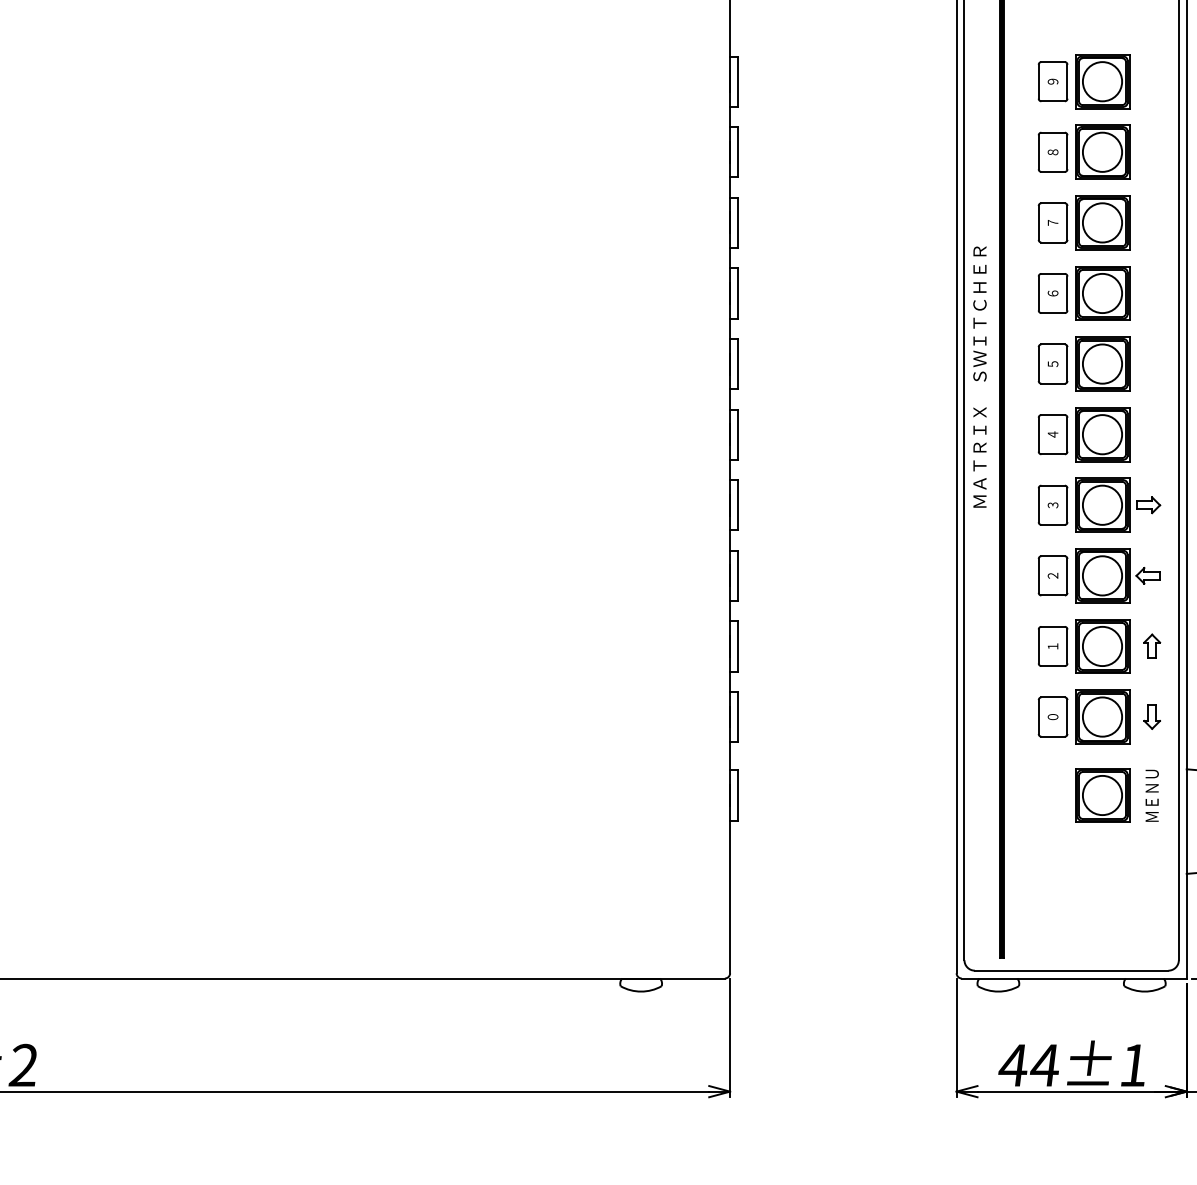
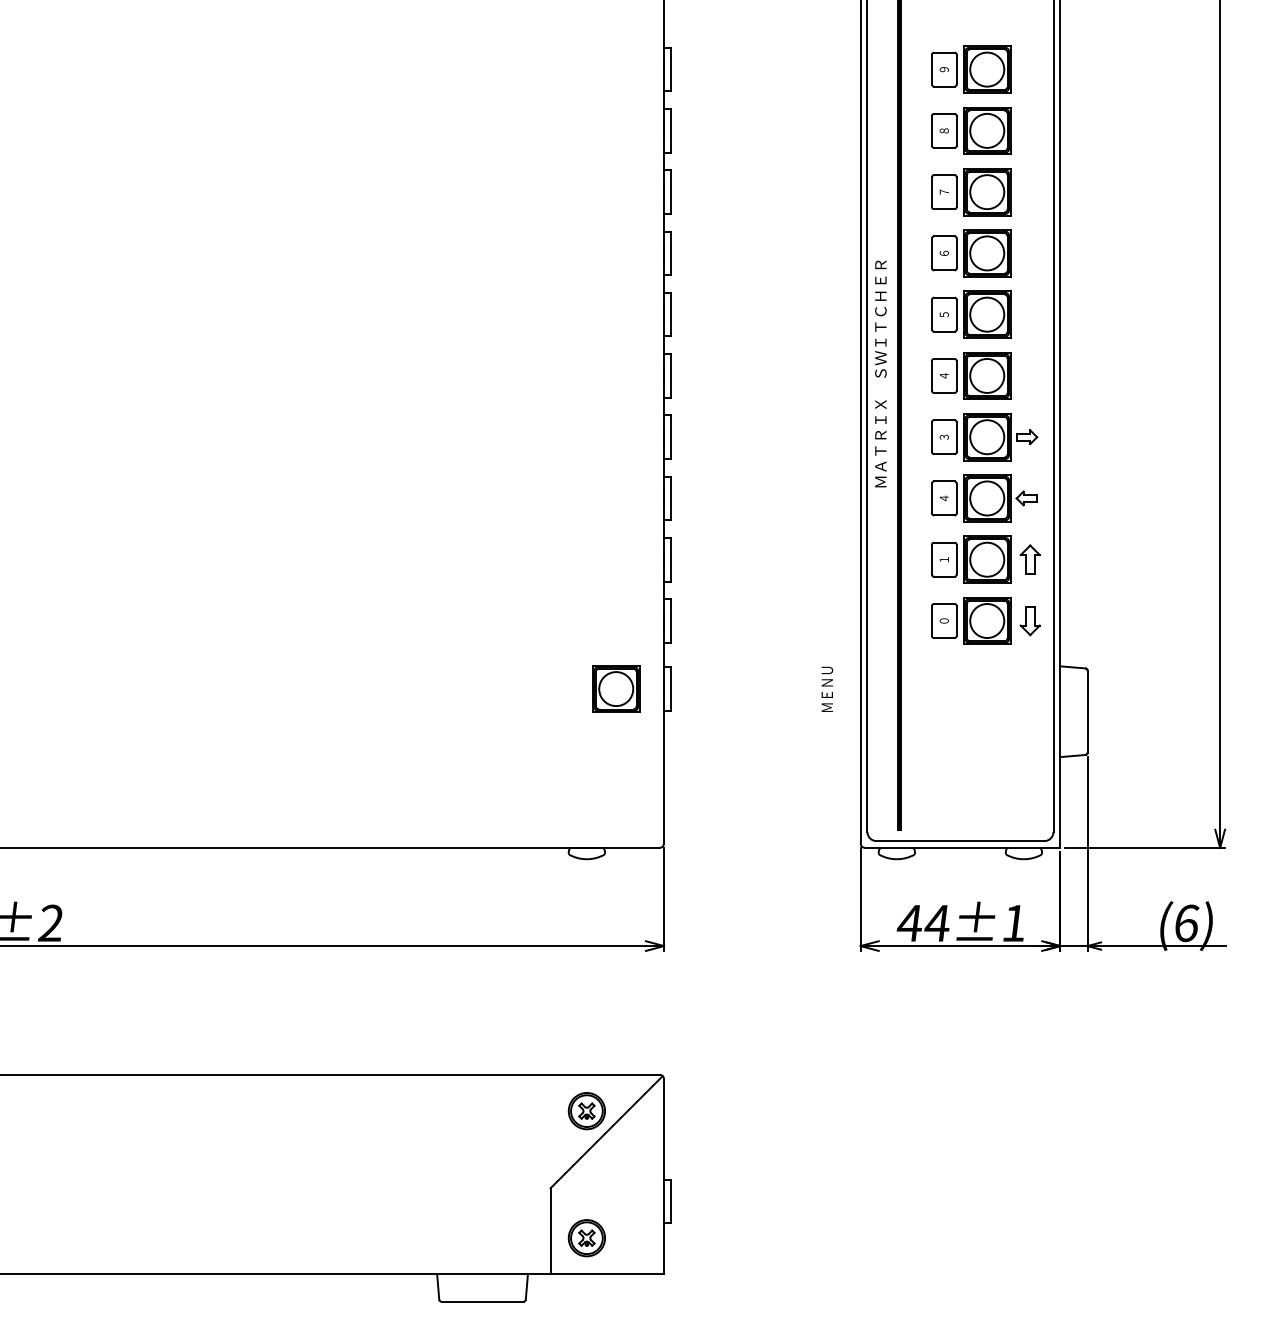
text: (979, 376) -> (880, 373), moved
text: (1052, 575) -> (943, 498), ２ -> ４
part: (1152, 646) -> (1030, 559), size x1.4
part: (1152, 717) -> (1030, 621), size x1.4
part: (1102, 794) -> (616, 688), moved
text: (1152, 794) -> (827, 688), moved

